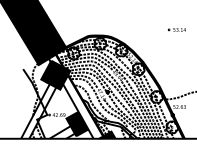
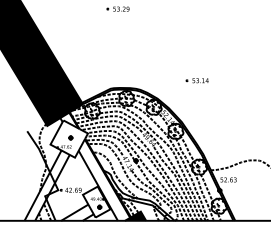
part: (176, 29) -> (196, 80), moved
fill: (56, 74) -> (69, 138), removed
fill: (76, 123) -> (96, 201), removed

